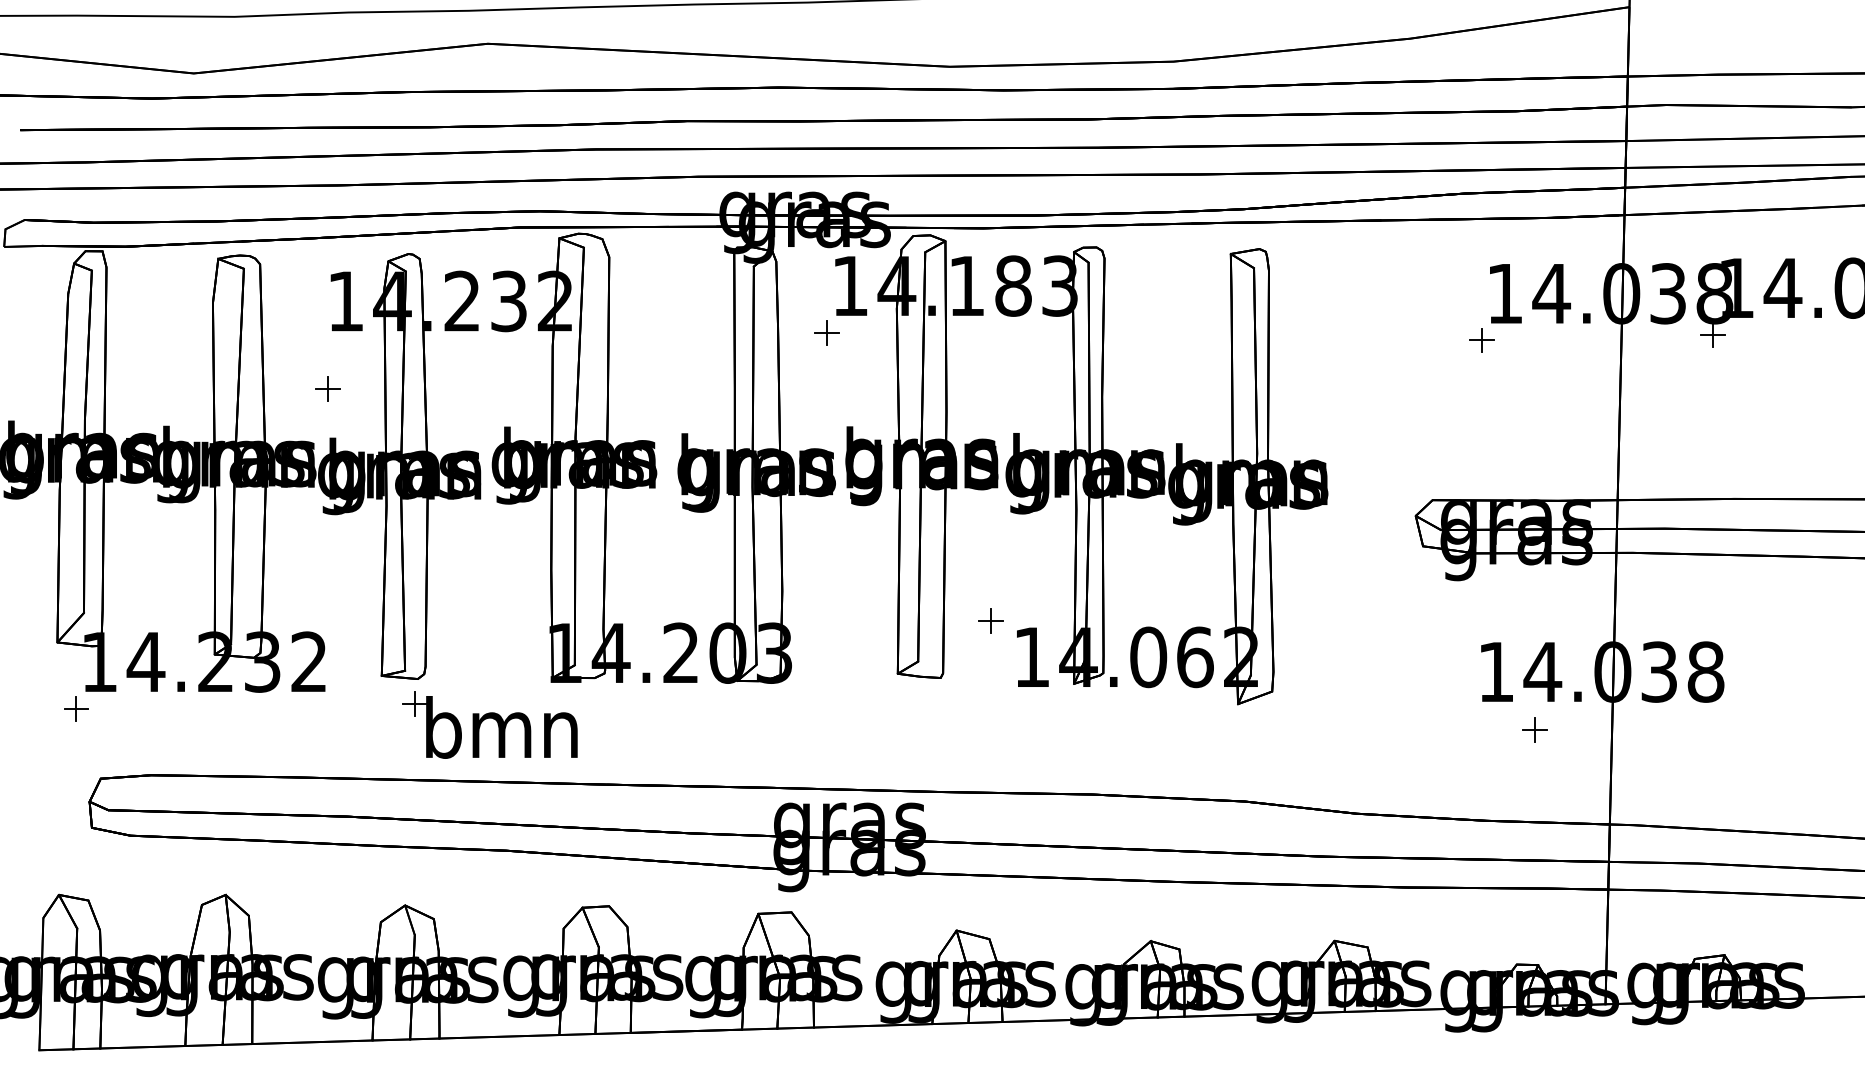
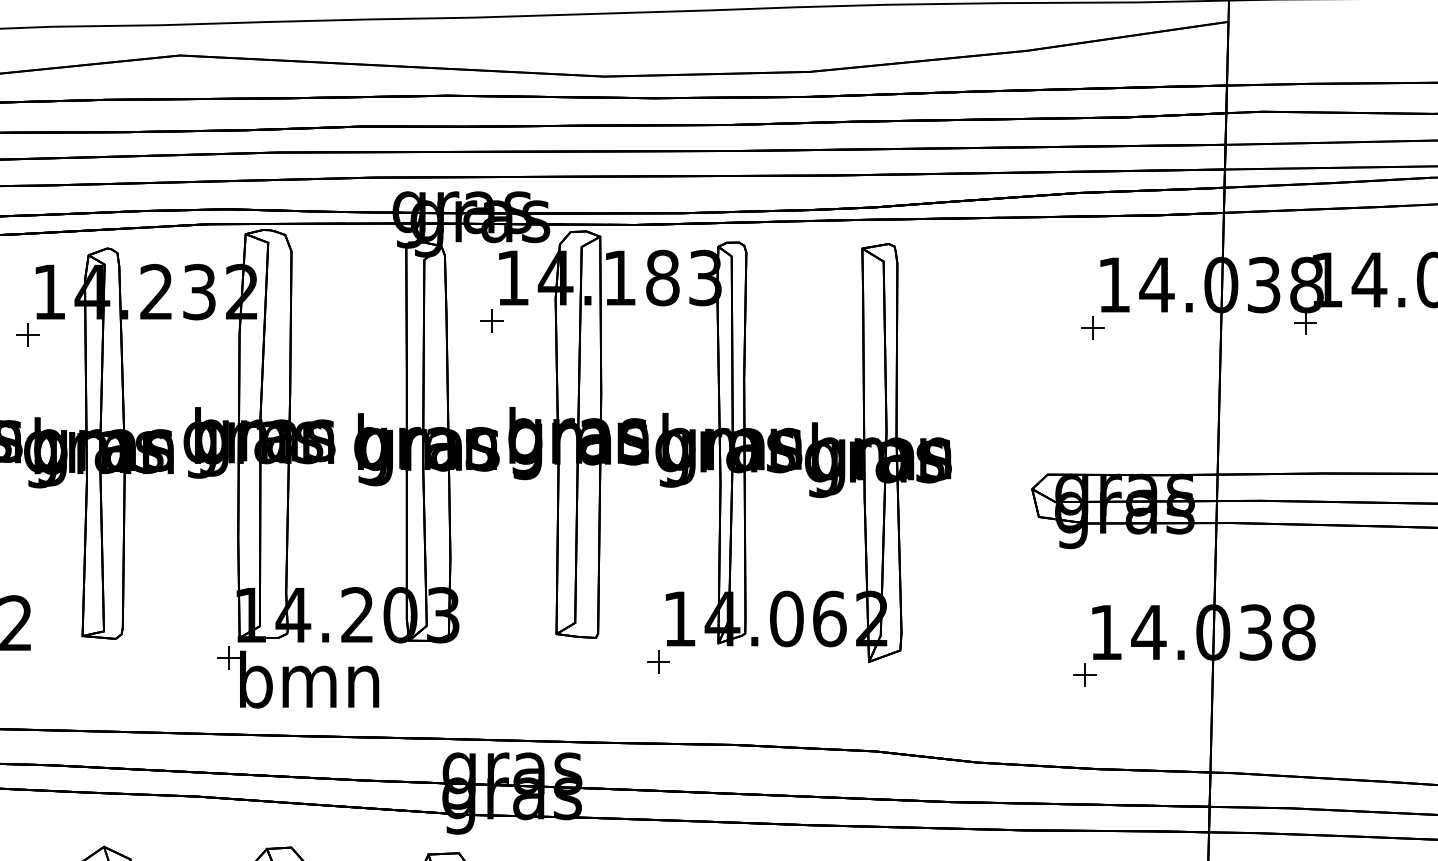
part: (327, 388) -> (28, 334), moved
part: (990, 620) -> (658, 661), moved
part: (489, 724) -> (298, 676), moved
part: (1534, 729) -> (1084, 675), moved

